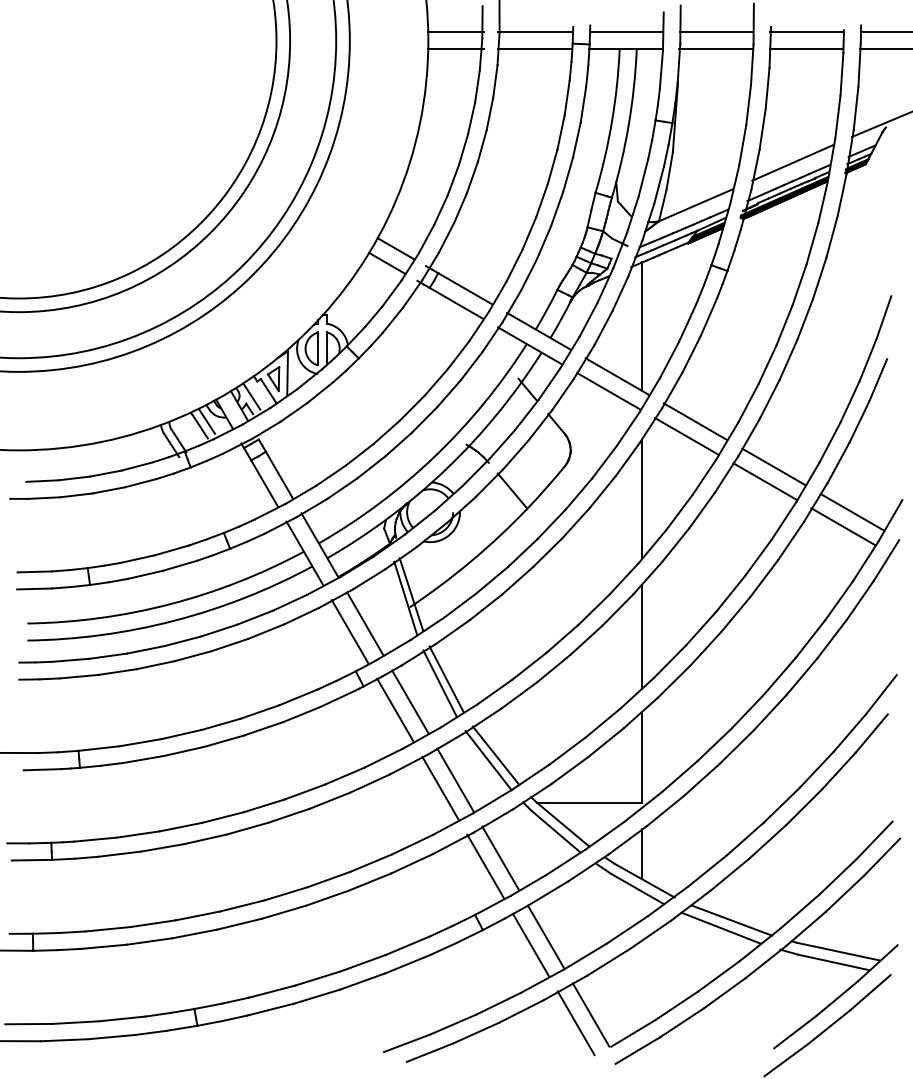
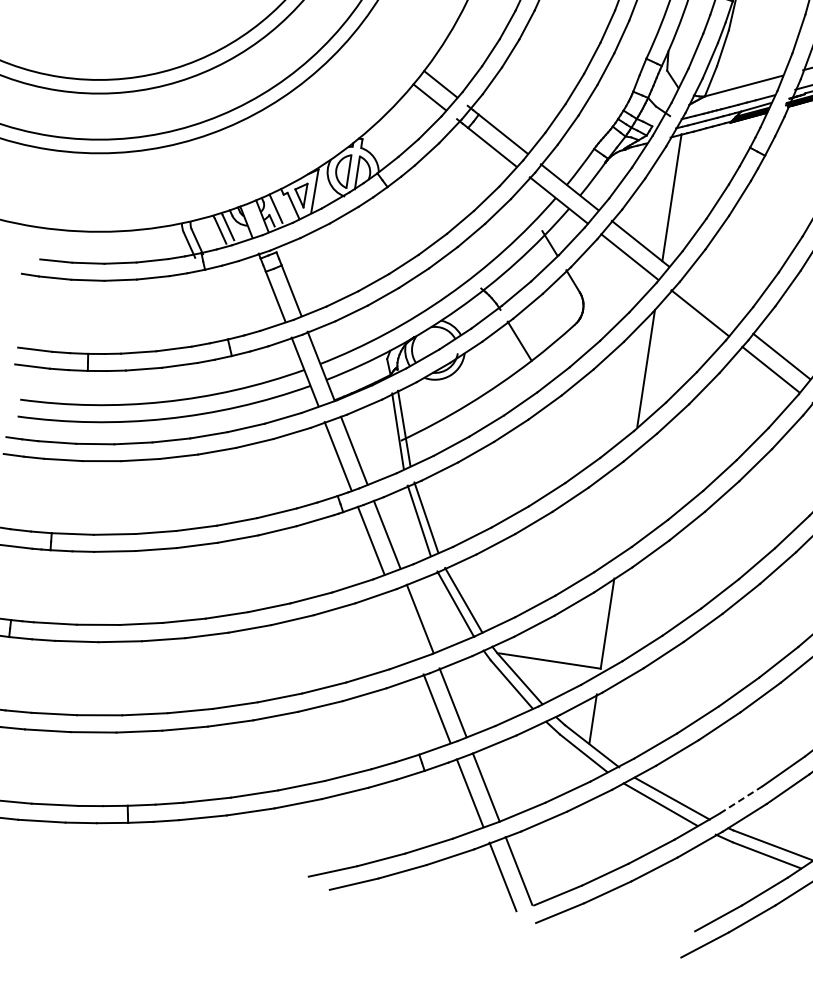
line: (695, 421) -> (710, 299), removed
line: (641, 636) -> (625, 504), removed
line: (440, 788) -> (403, 624), removed
line: (799, 911) -> (740, 799), solid -> dashed

